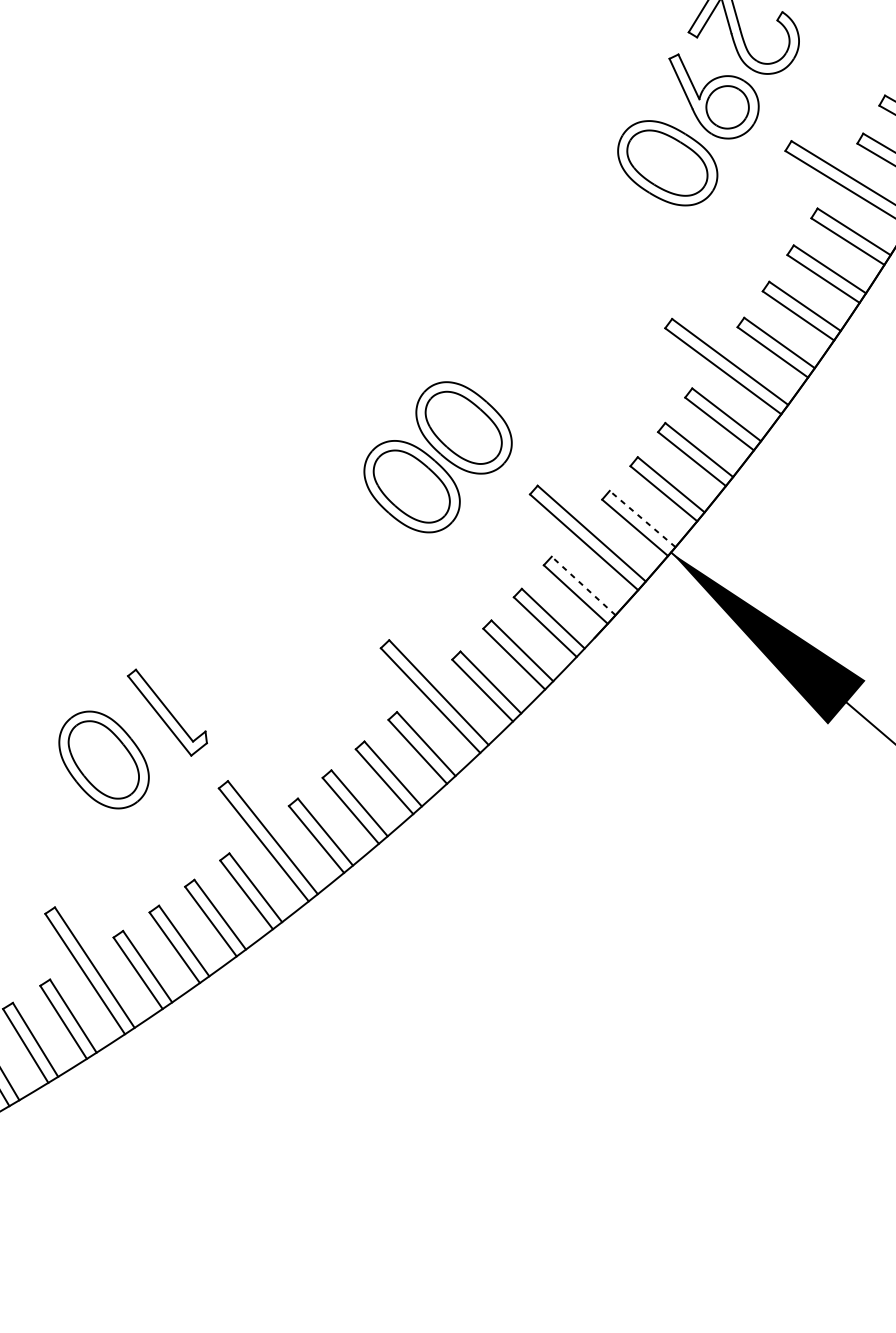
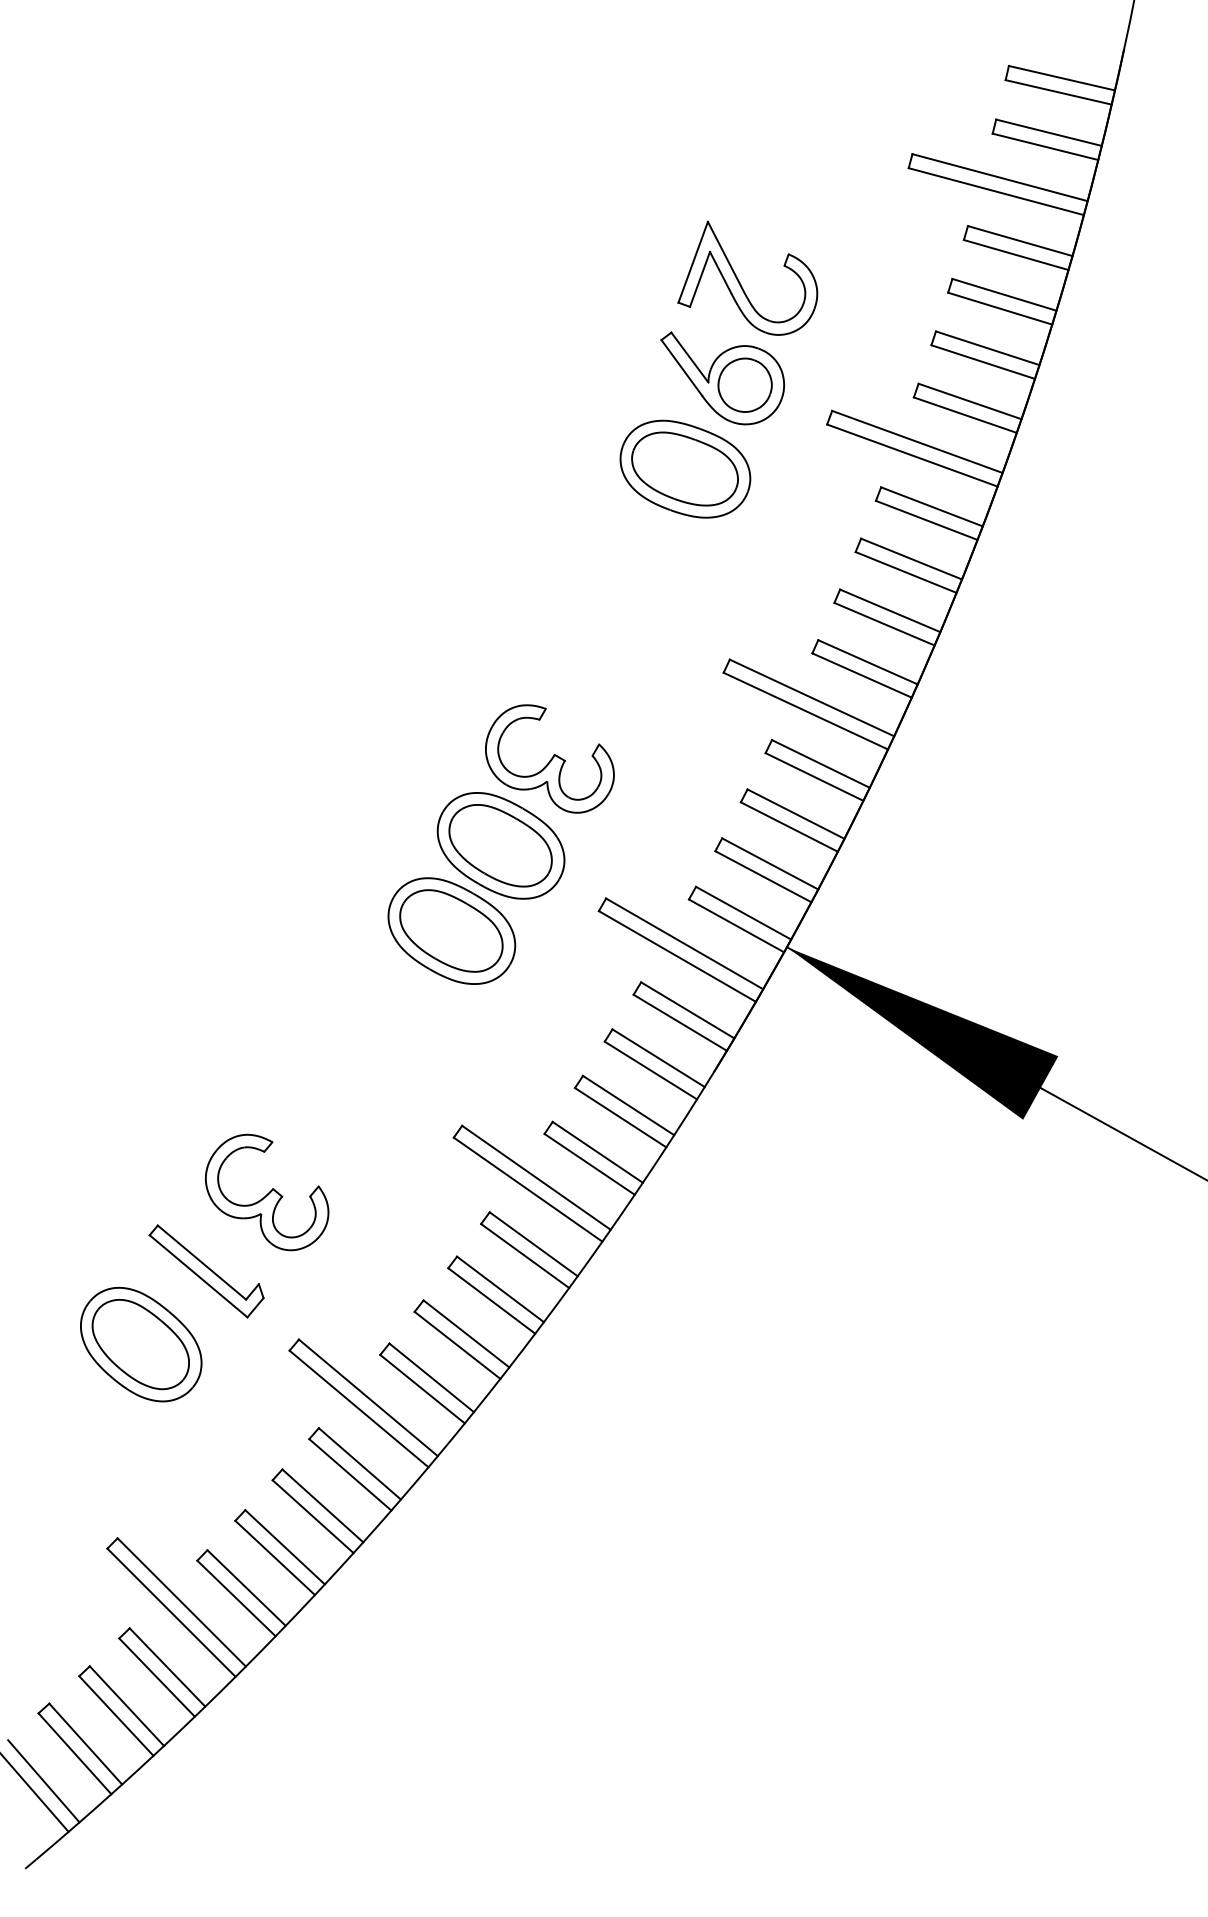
part: (515, 367) -> (549, 758), added
line: (642, 518) -> (743, 912), dashed -> solid
line: (583, 586) -> (687, 1010), dashed -> solid
part: (226, 661) -> (267, 1192), added

